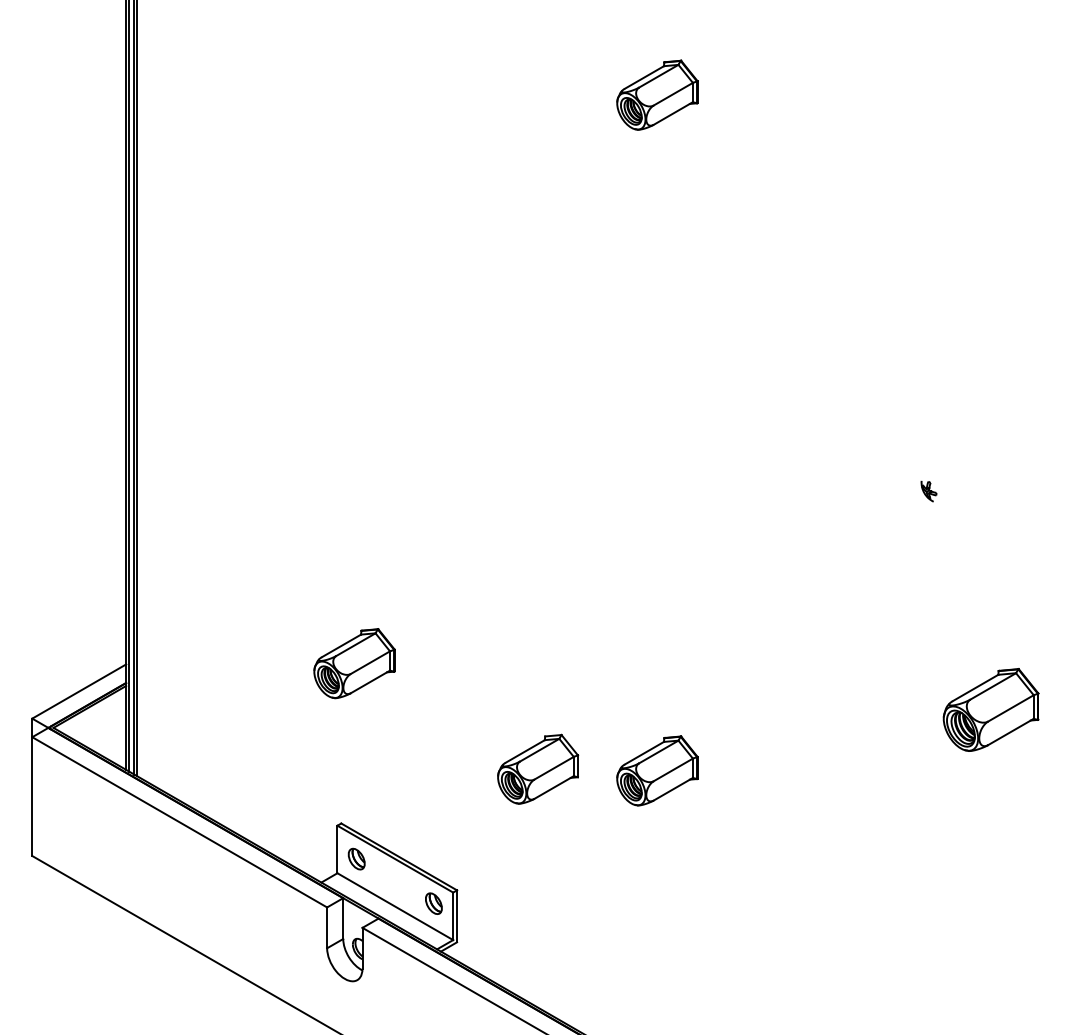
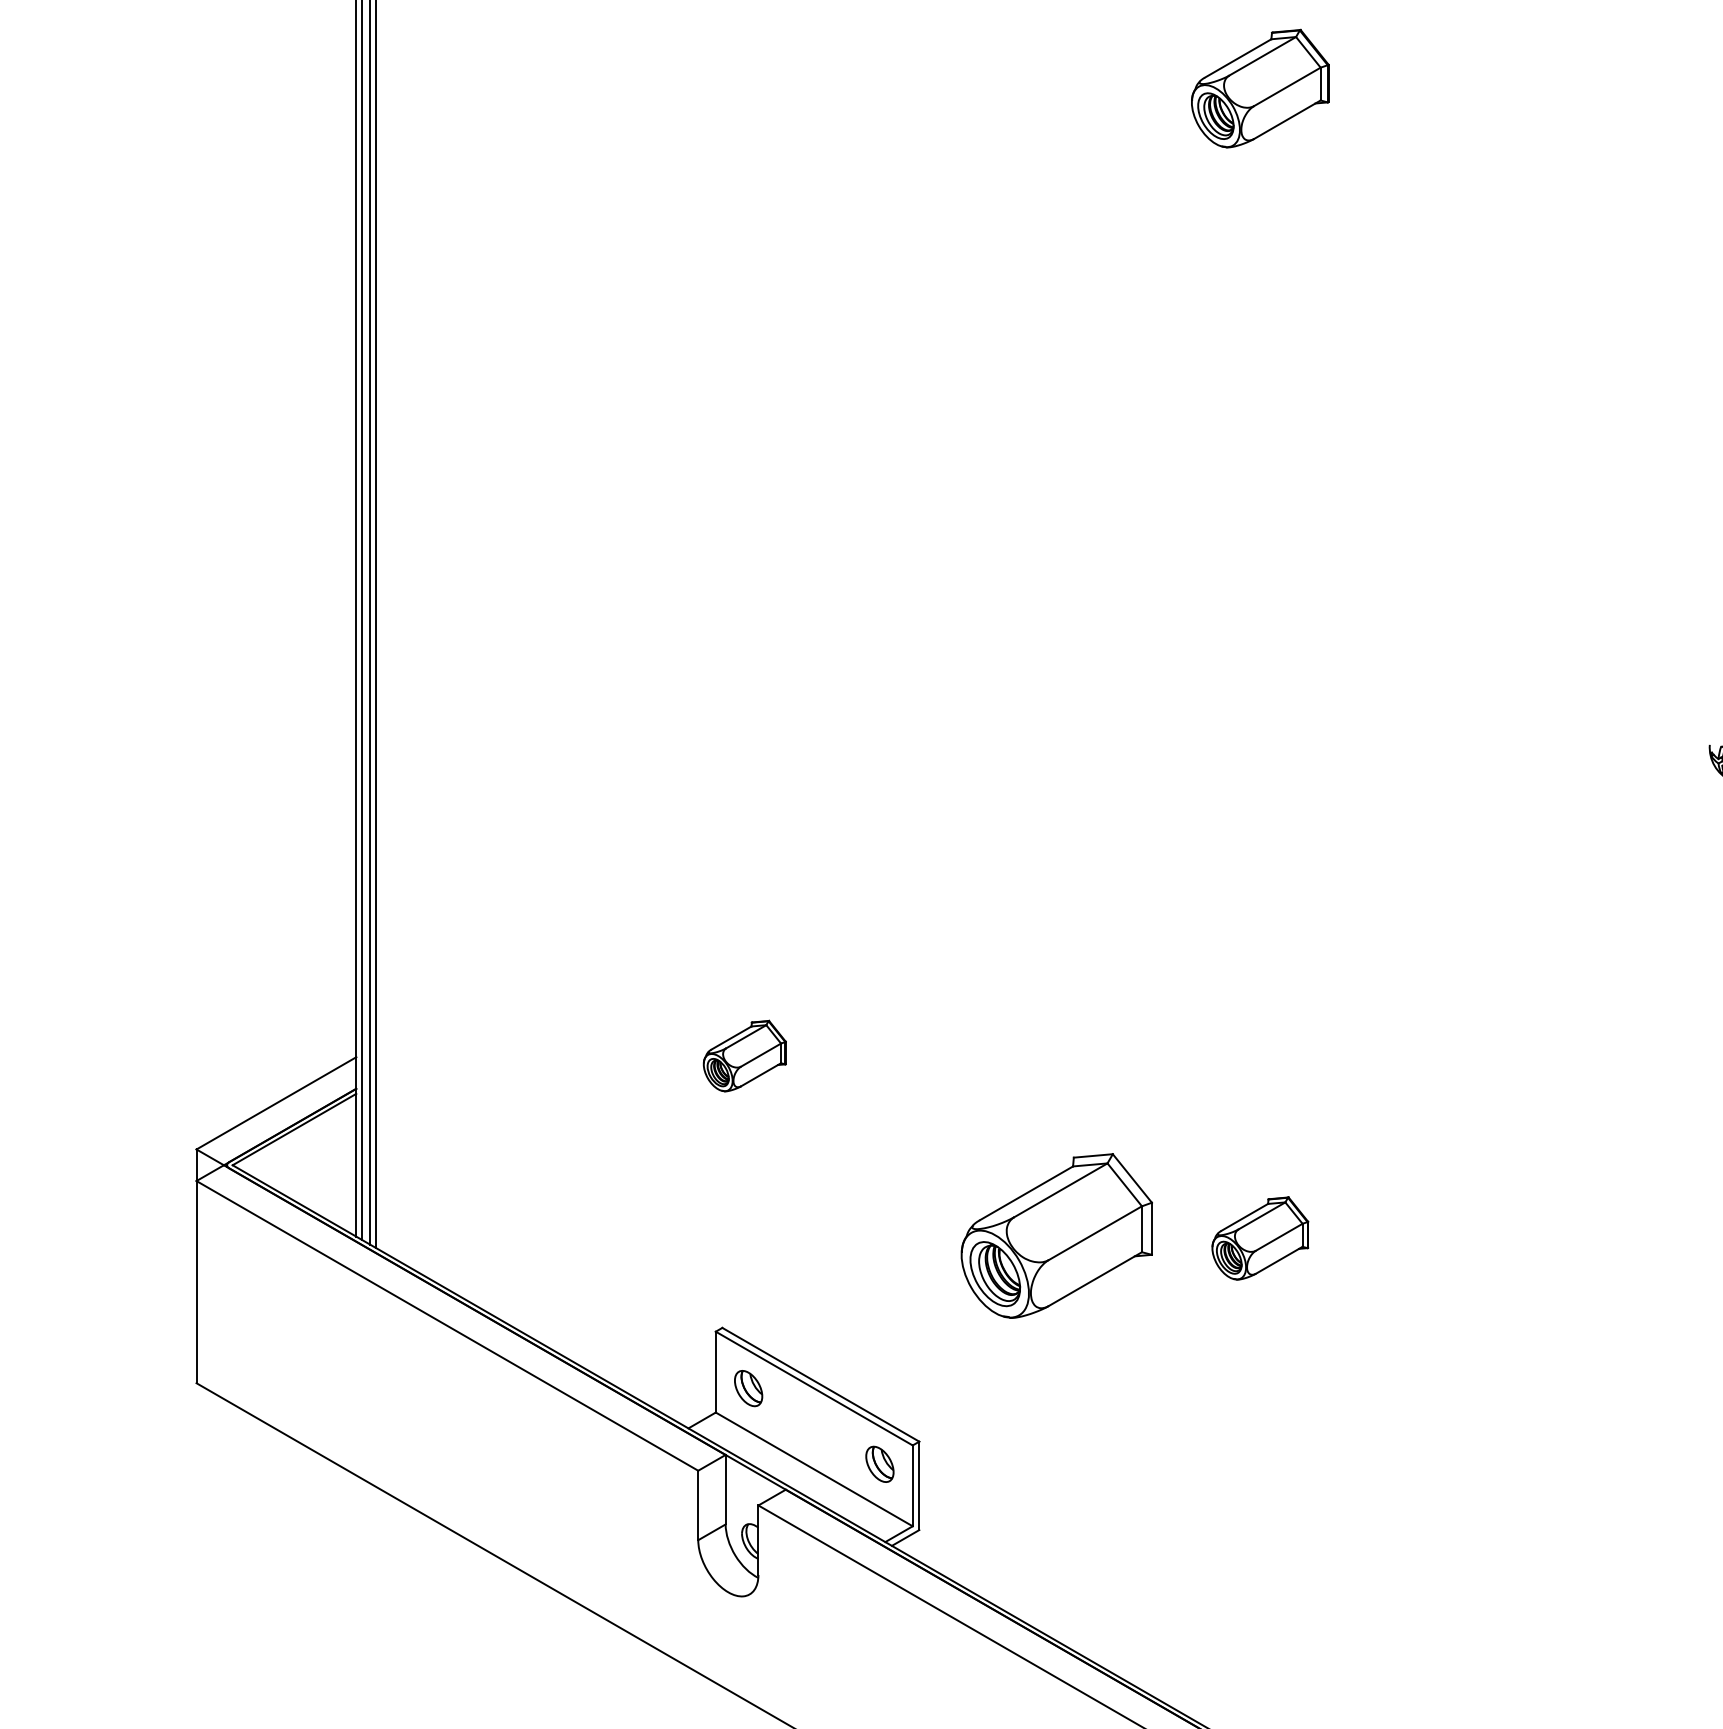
part: (354, 663) -> (744, 1055), size x0.6
part: (538, 768) -> (1057, 1234), size x1.4
part: (657, 770) -> (1260, 1237), size x0.7

